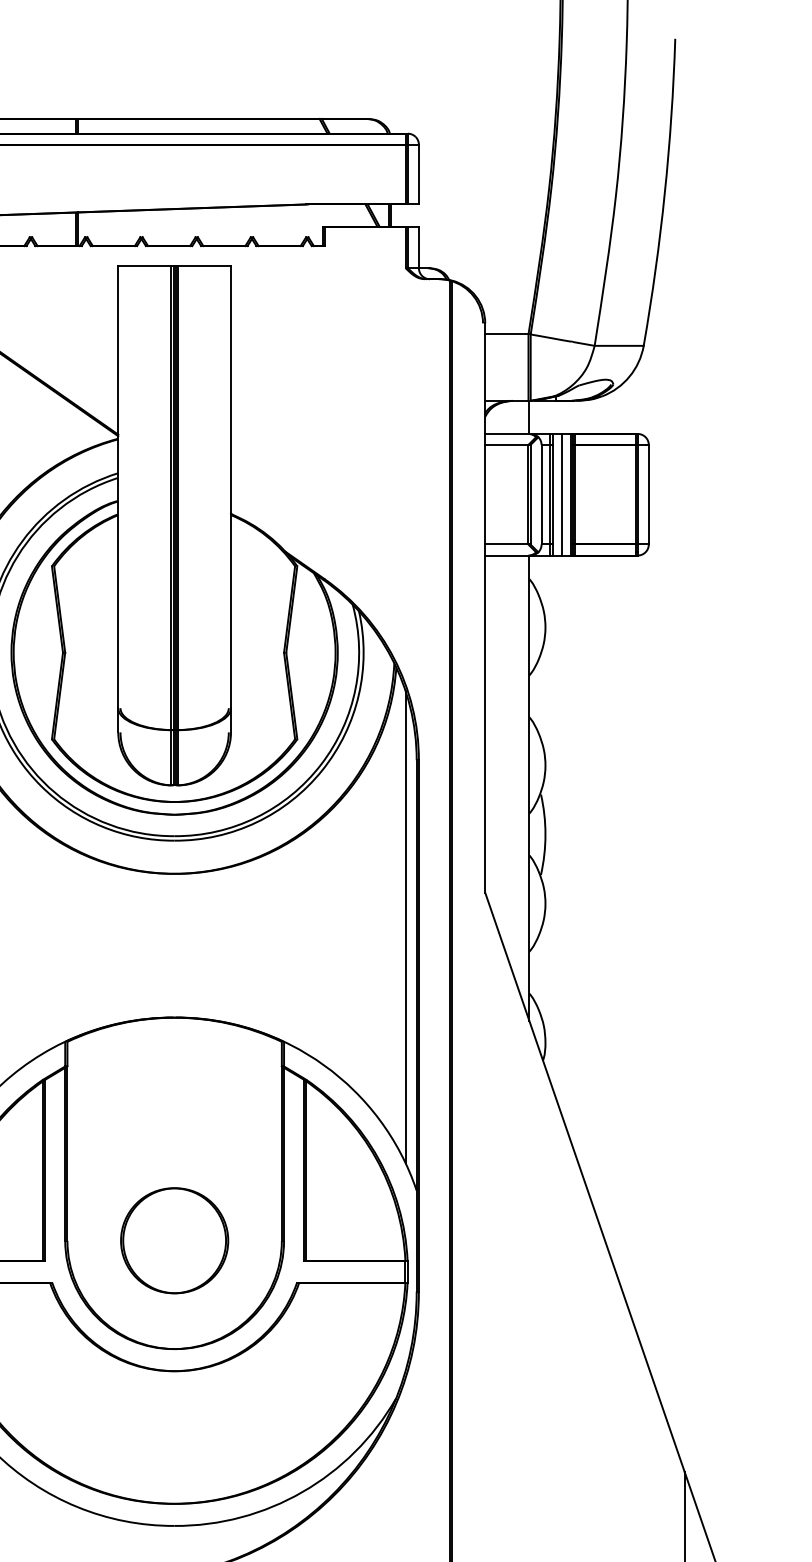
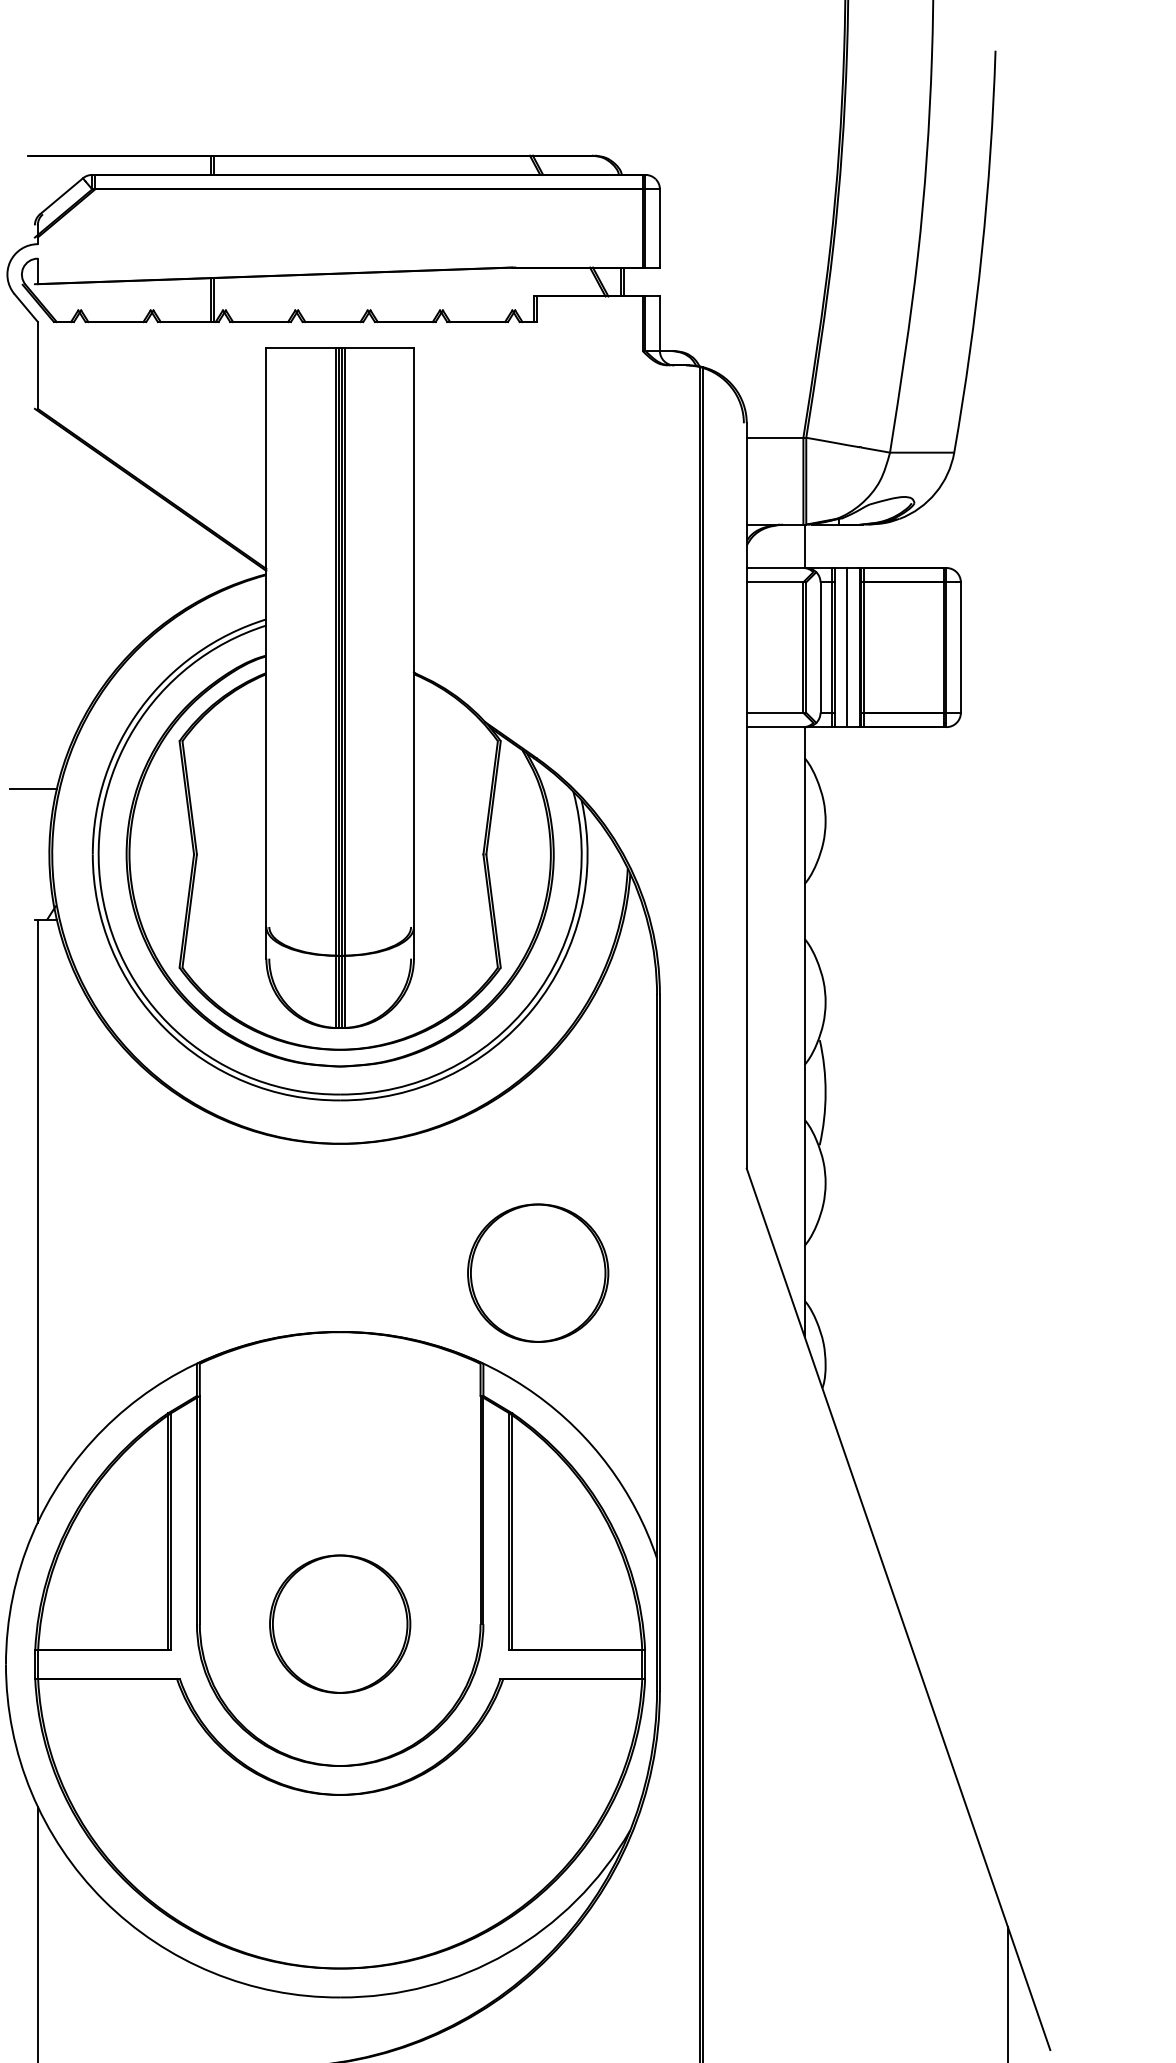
line: (405, 927) -> (642, 1213), removed
part: (326, 972) -> (538, 1272), added

